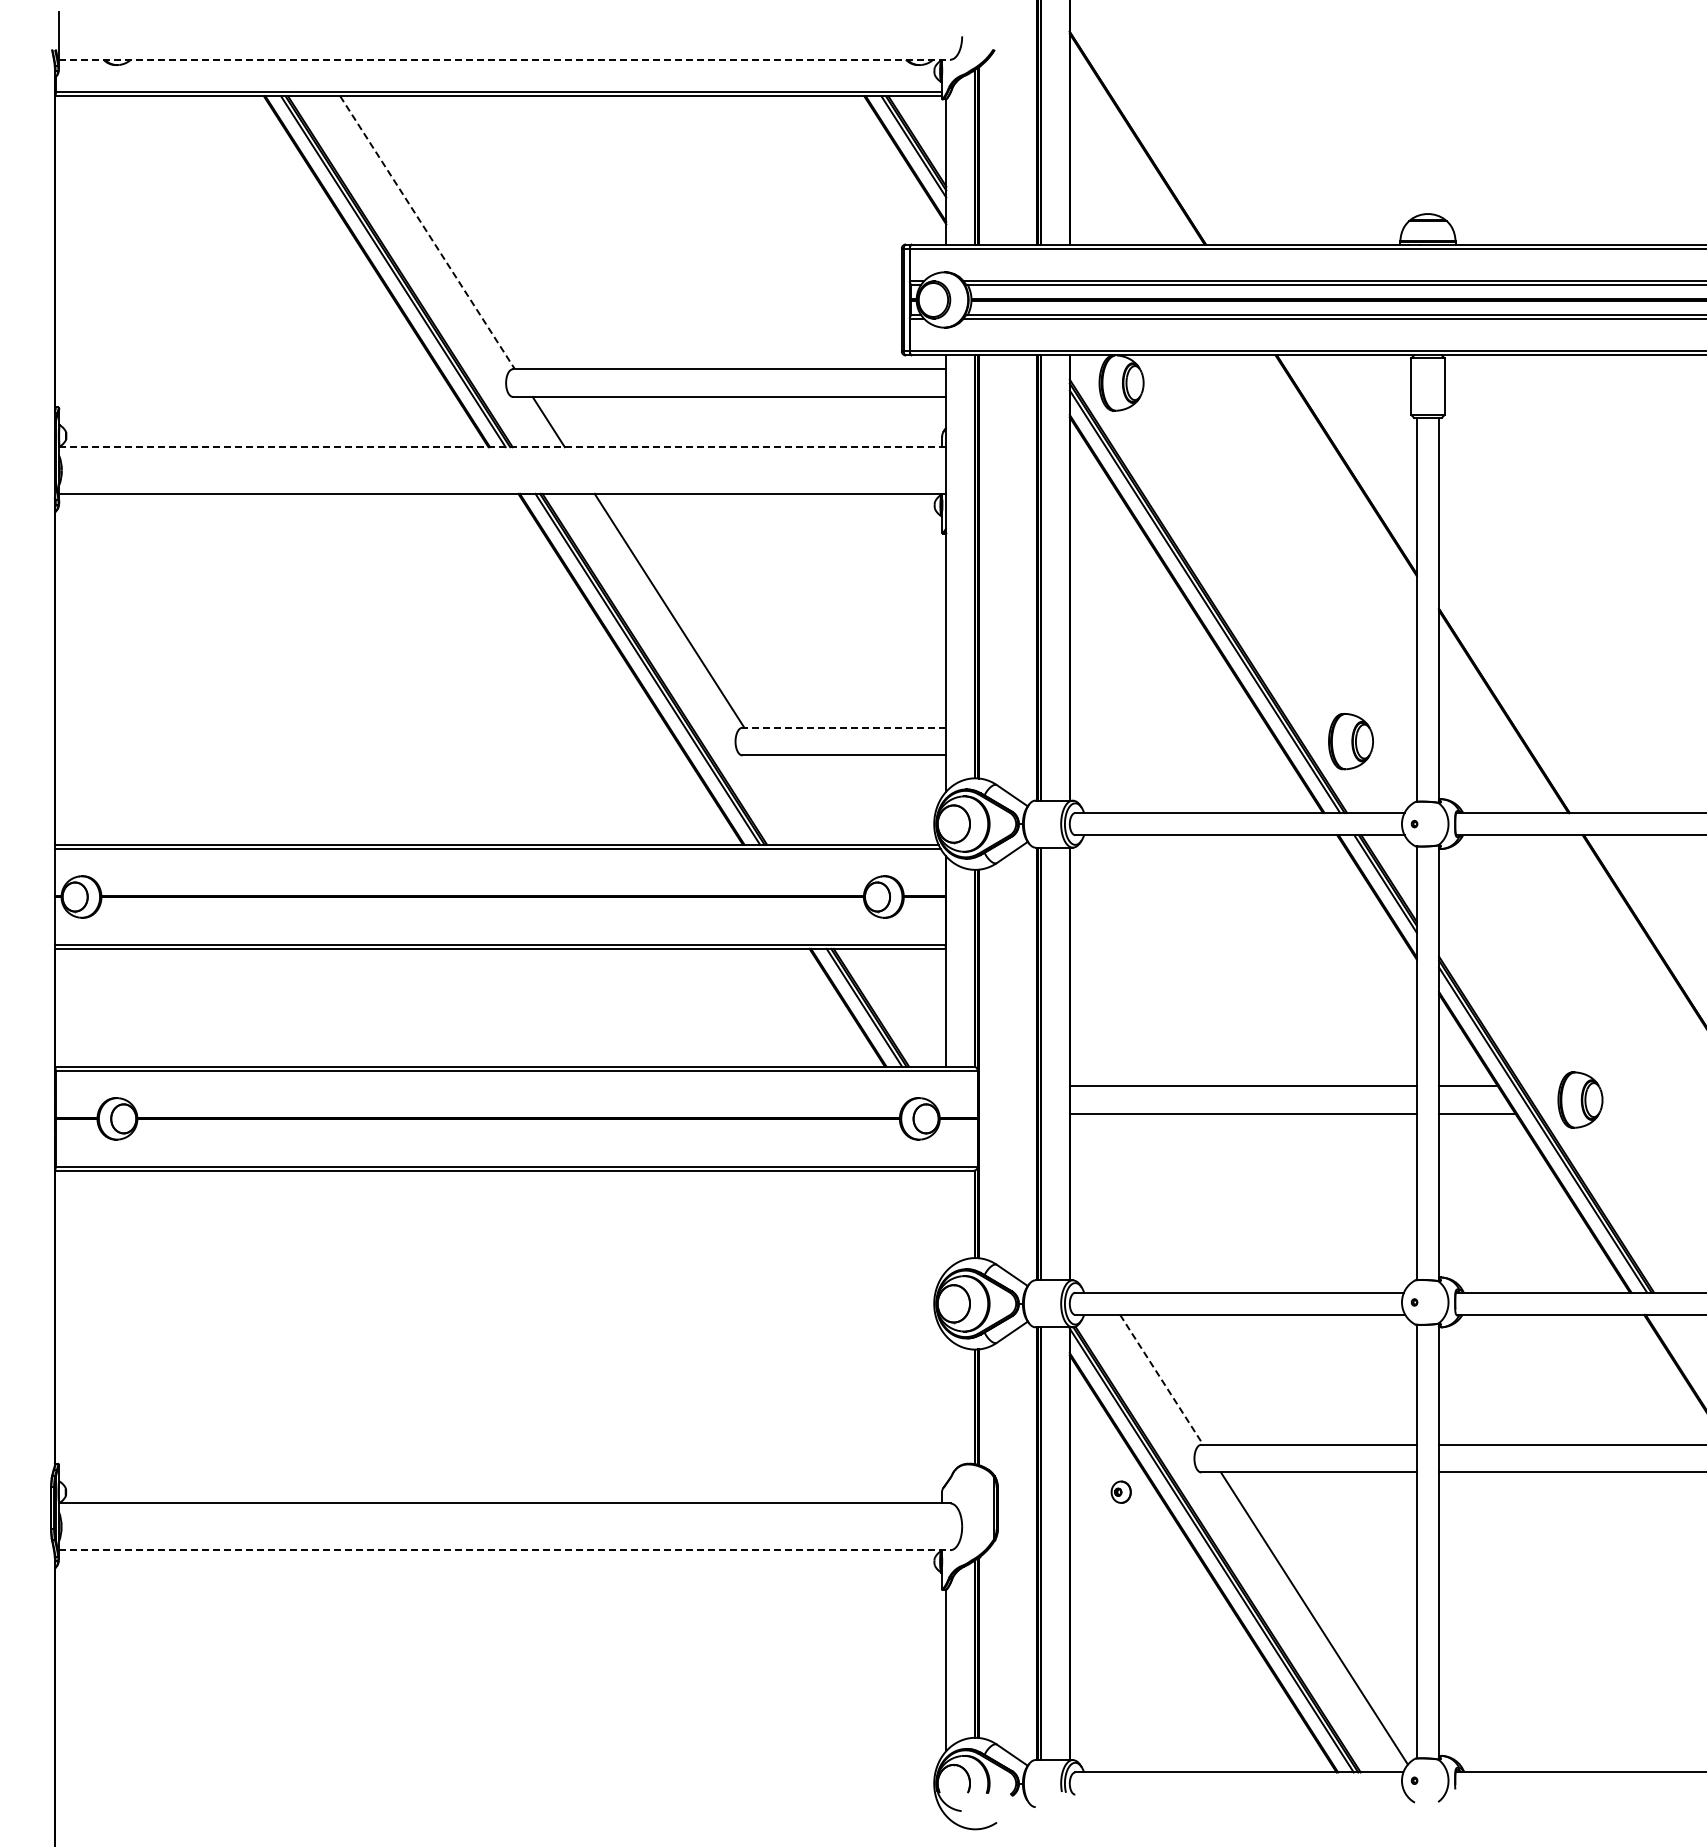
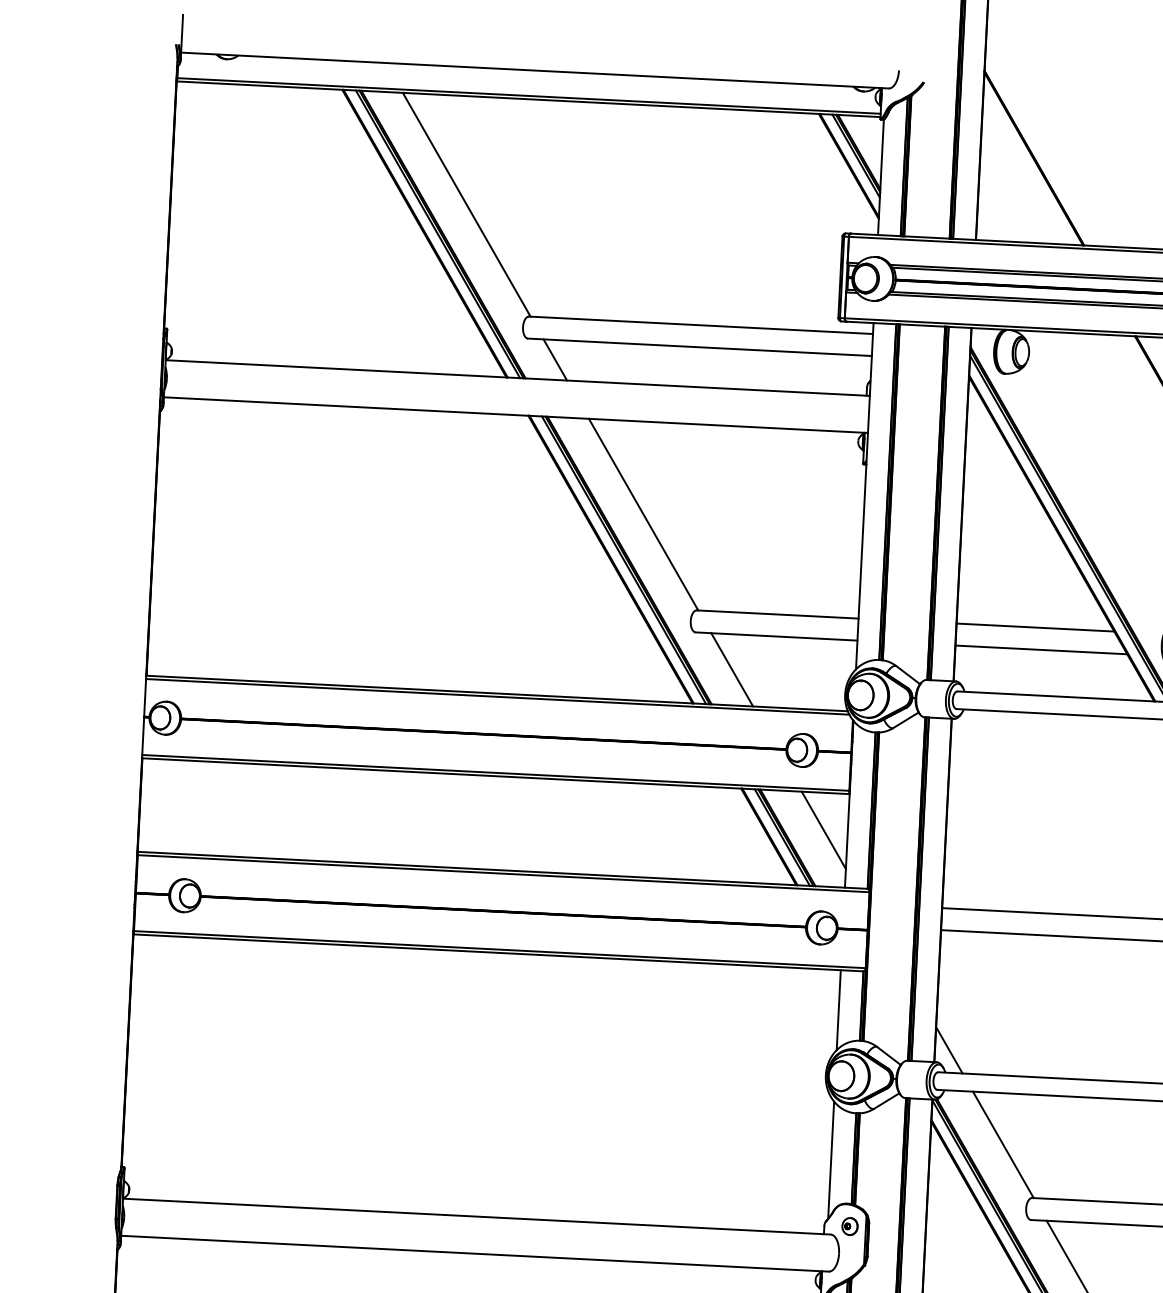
line: (504, 59) -> (534, 70), dashed -> solid
line: (427, 233) -> (466, 205), dashed -> solid
line: (502, 447) -> (517, 378), dashed -> solid
line: (844, 727) -> (777, 614), dashed -> solid
line: (1168, 727) -> (1034, 627), added
line: (1177, 755) -> (1041, 649), added
line: (790, 799) -> (732, 669), added
line: (915, 995) -> (823, 829), added
line: (946, 1220) -> (838, 1009), added
line: (1087, 1264) -> (949, 1050), added
line: (1161, 1380) -> (1003, 1145), dashed -> solid
line: (946, 1409) -> (831, 1159), added
part: (1120, 1491) -> (849, 1225), moved
line: (504, 1550) -> (474, 1253), dashed -> solid

